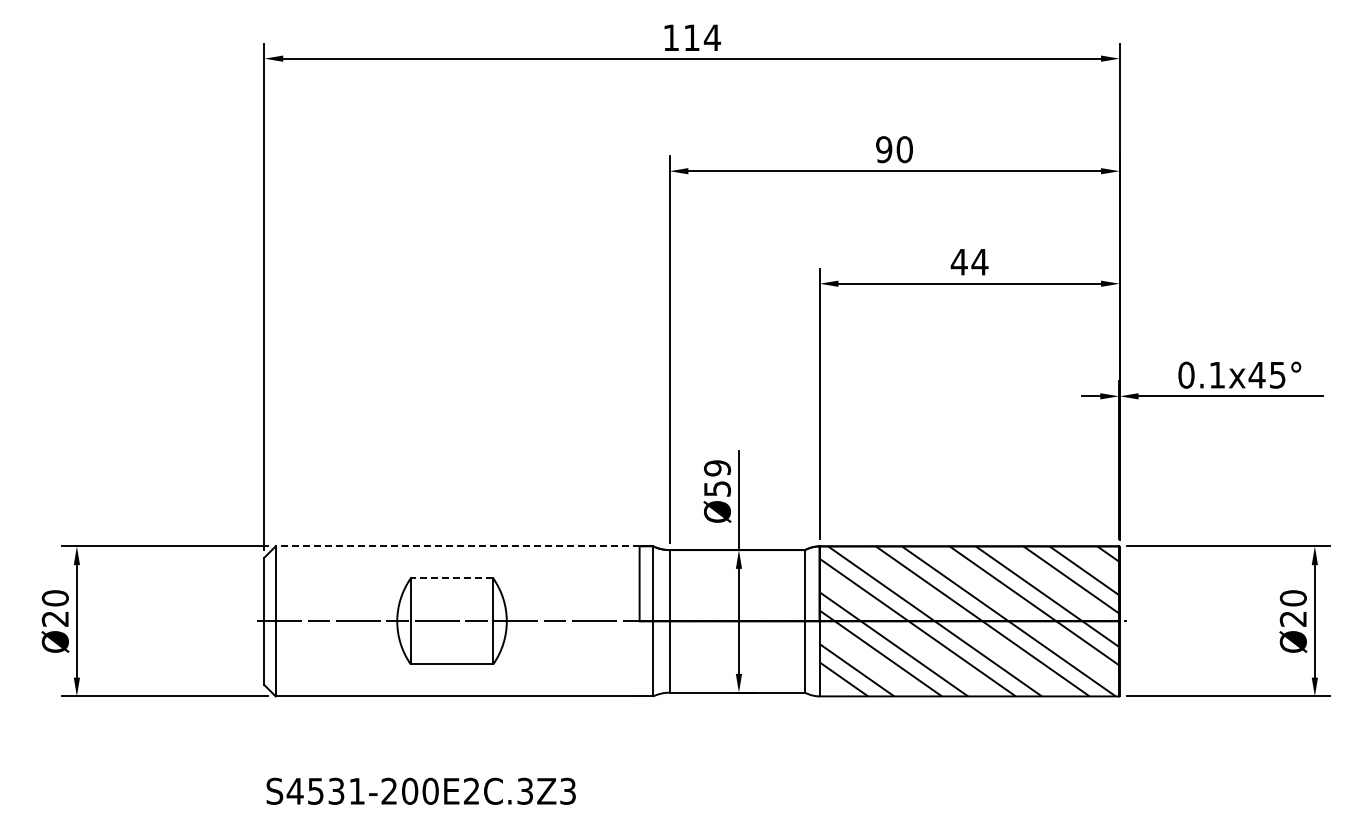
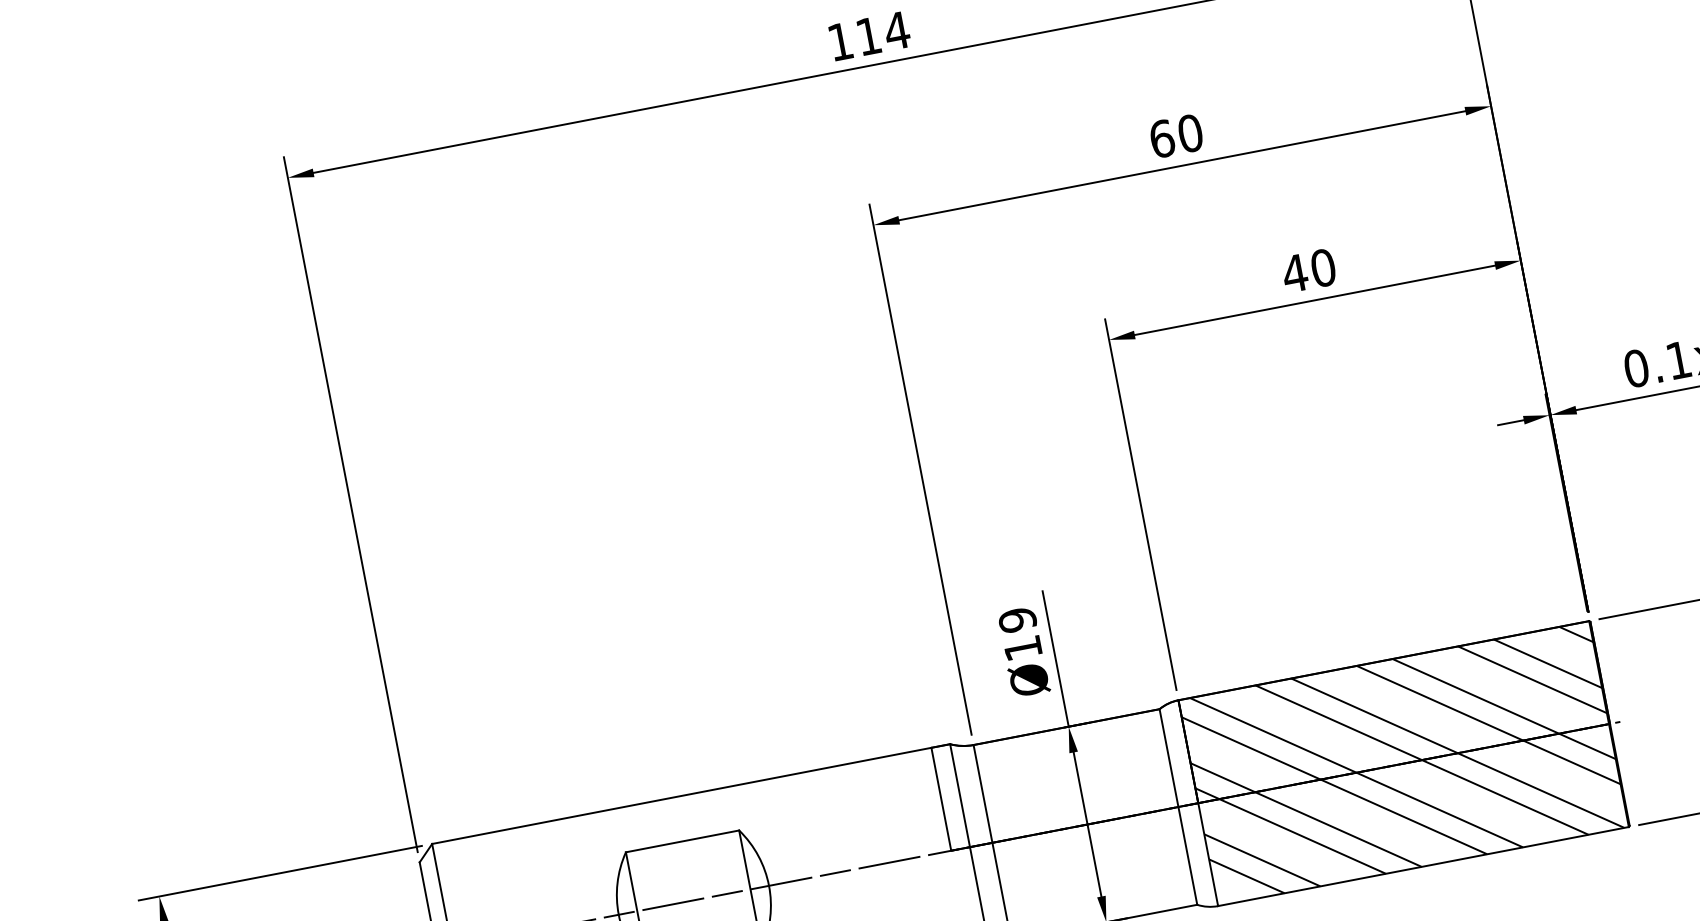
text: (884, 149) -> (1162, 138), 90 -> 60
text: (979, 261) -> (1322, 267), 44 -> 40
text: (717, 488) -> (1023, 647), Ø59 -> Ø19
line: (457, 546) -> (681, 796), dashed -> solid
line: (451, 578) -> (681, 841), dashed -> solid

